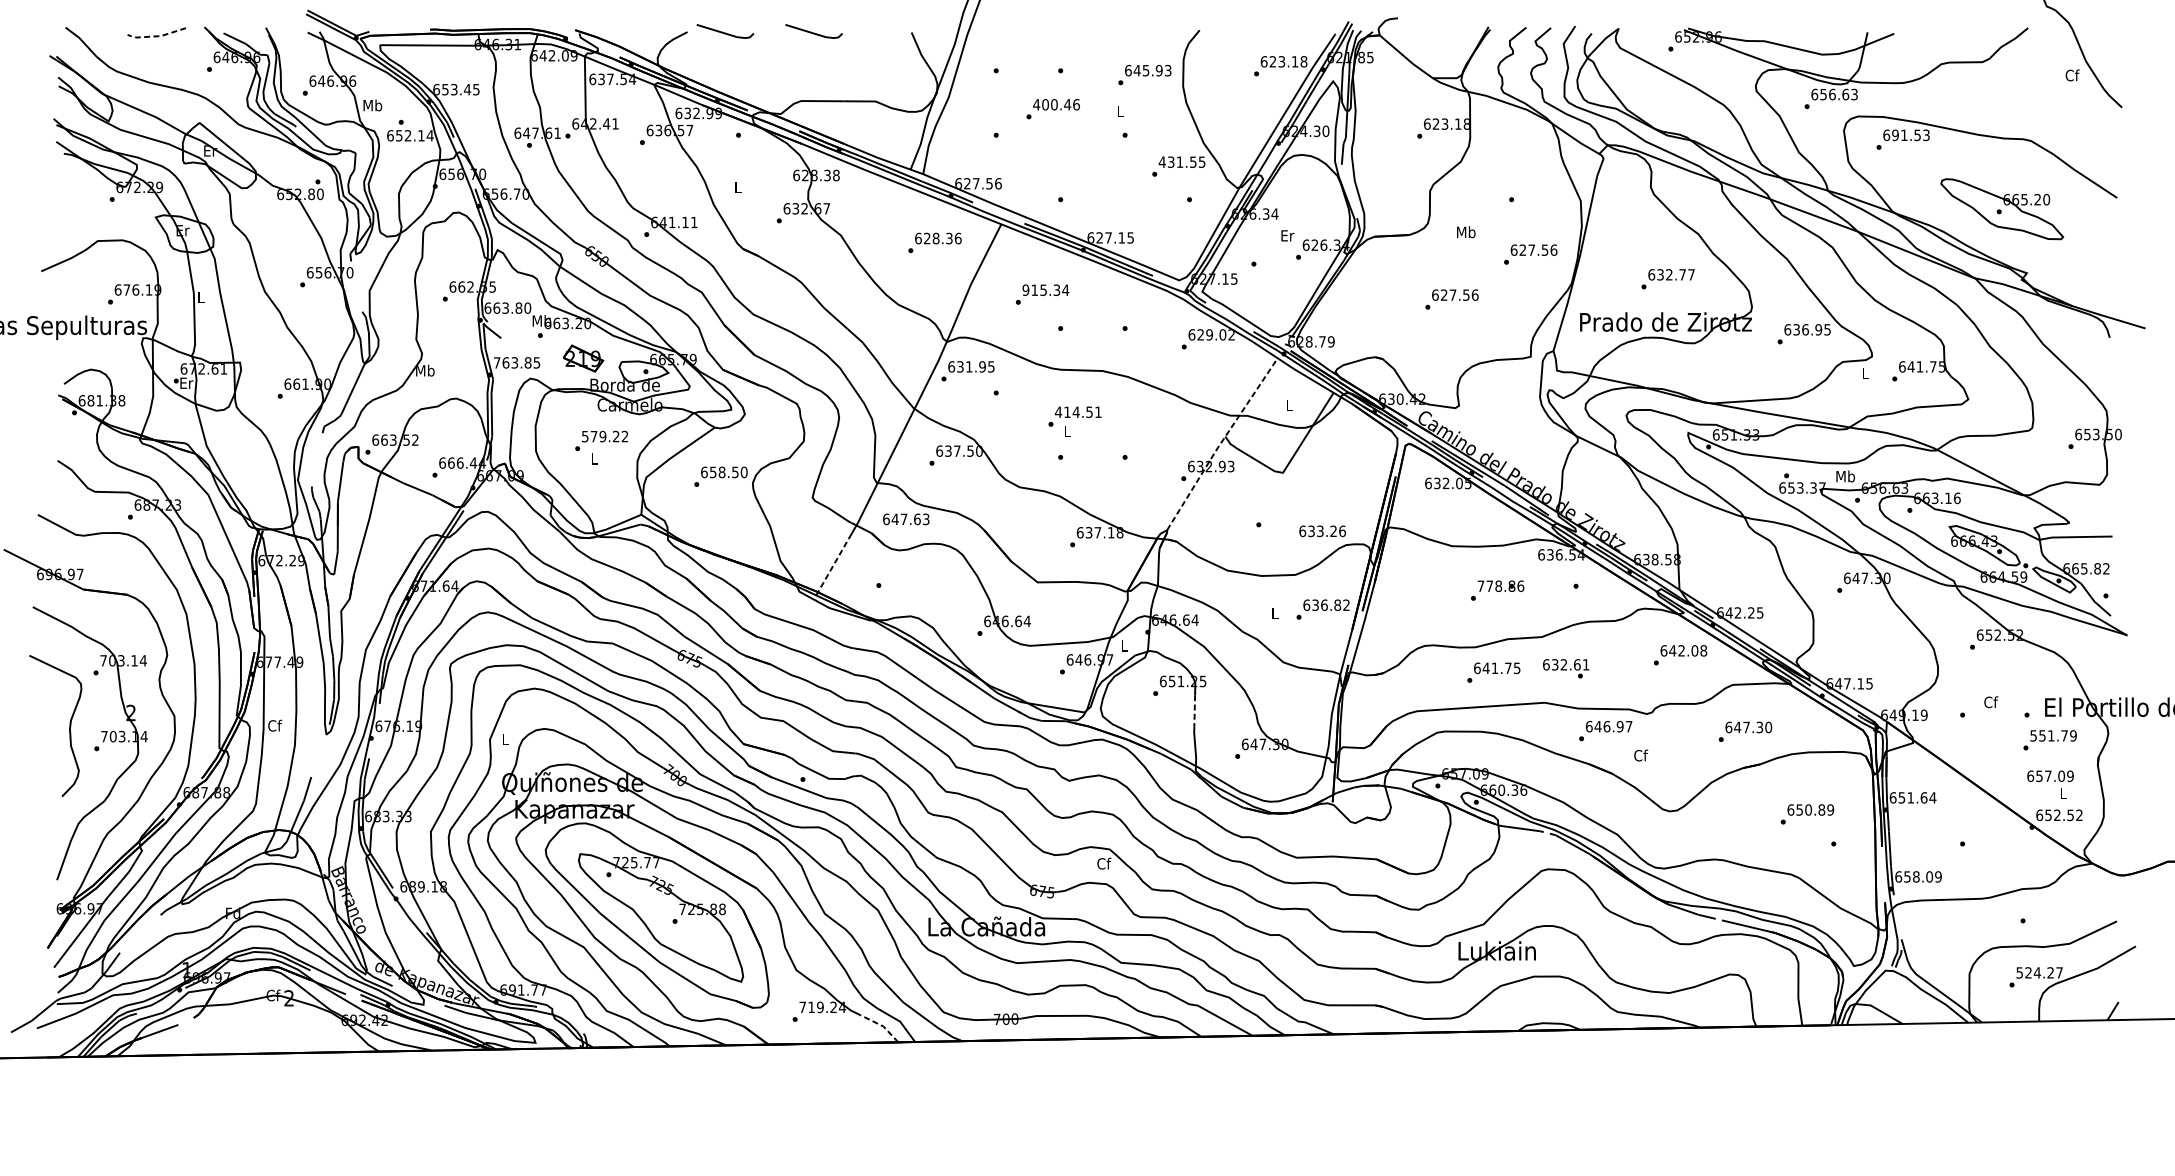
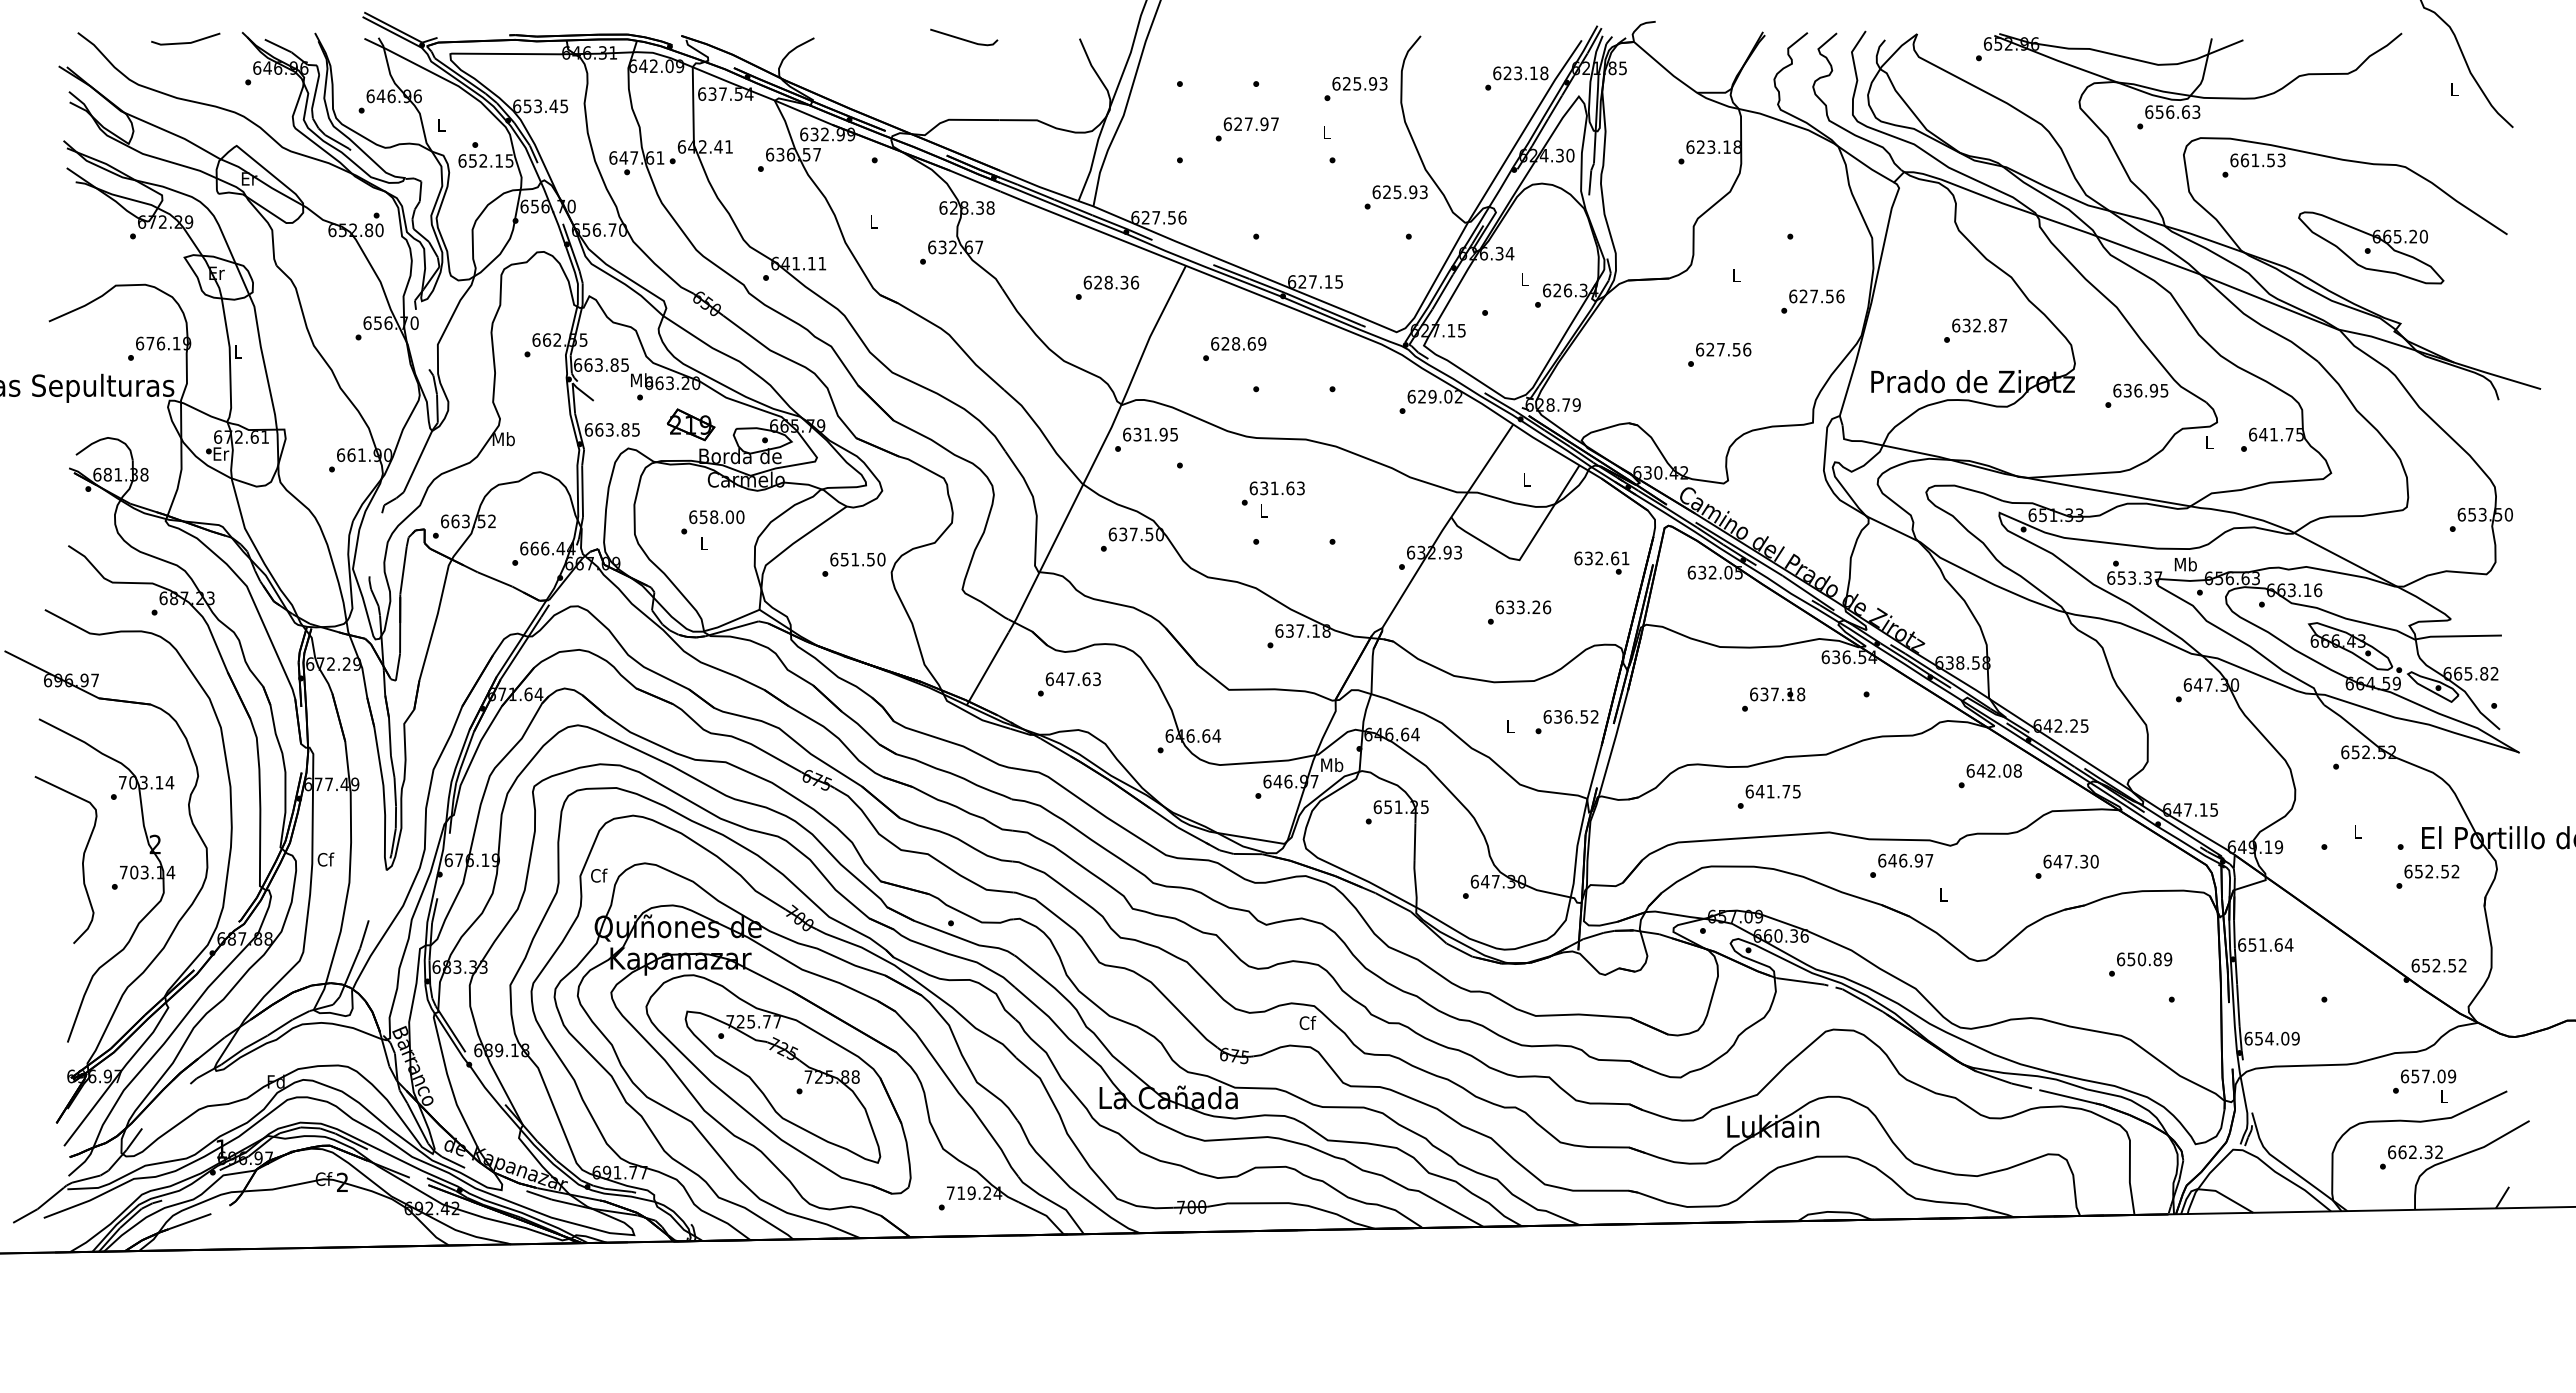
line: (724, 32) -> (858, 38), removed
line: (156, 36) -> (185, 43), dashed -> solid
text: (1136, 70) -> (1346, 83), 645.93 -> 625.93
text: (2072, 75) -> (2454, 89), Cf -> L
text: (372, 105) -> (441, 125), Mb -> L
text: (1056, 105) -> (1251, 124), 400.46 -> 627.97
text: (430, 135) -> (509, 160), 652.14 -> 652.15
text: (1895, 135) -> (2244, 160), 691.53 -> 661.53
text: (1181, 162) -> (1399, 192), 431.55 -> 625.93
text: (1466, 232) -> (1736, 275), Mb -> L
text: (1288, 235) -> (1525, 279), Er -> L
text: (1682, 274) -> (1992, 325), 632.77 -> 632.87
text: (1045, 289) -> (1238, 343), 915.34 -> 628.69
text: (528, 307) -> (625, 364), 663.80 -> 663.85
text: (496, 362) -> (588, 429), 763.85 -> 663.85
text: (1077, 412) -> (1276, 488), 414.51 -> 631.63
text: (604, 436) -> (716, 517), 579.22 -> 658.00
line: (1220, 443) -> (1445, 525), dashed -> solid
text: (722, 472) -> (855, 559), 658.50 -> 651.50
text: (905, 519) -> (1072, 679), moved
text: (1322, 531) -> (1523, 607), moved
line: (833, 564) -> (987, 668), dashed -> solid
text: (1500, 586) -> (1777, 694), 778.86 -> 637.18
text: (1337, 604) -> (1584, 716), 636.82 -> 636.52
text: (1125, 646) -> (1332, 765), L -> Mb
text: (1565, 668) -> (1601, 562), moved
text: (1991, 701) -> (2358, 831), Cf -> L
line: (1194, 711) -> (1414, 842), dashed -> solid
text: (2053, 735) -> (2431, 871), 551.79 -> 652.52
text: (506, 739) -> (599, 875), L -> Cf
text: (1641, 755) -> (1943, 894), Cf -> L
text: (2050, 783) -> (2428, 1085), moved
text: (1916, 876) -> (2269, 1038), 658.09 -> 654.09
text: (2039, 973) -> (2415, 1152), 524.27 -> 662.32
line: (881, 1025) -> (1044, 1214), dashed -> solid

